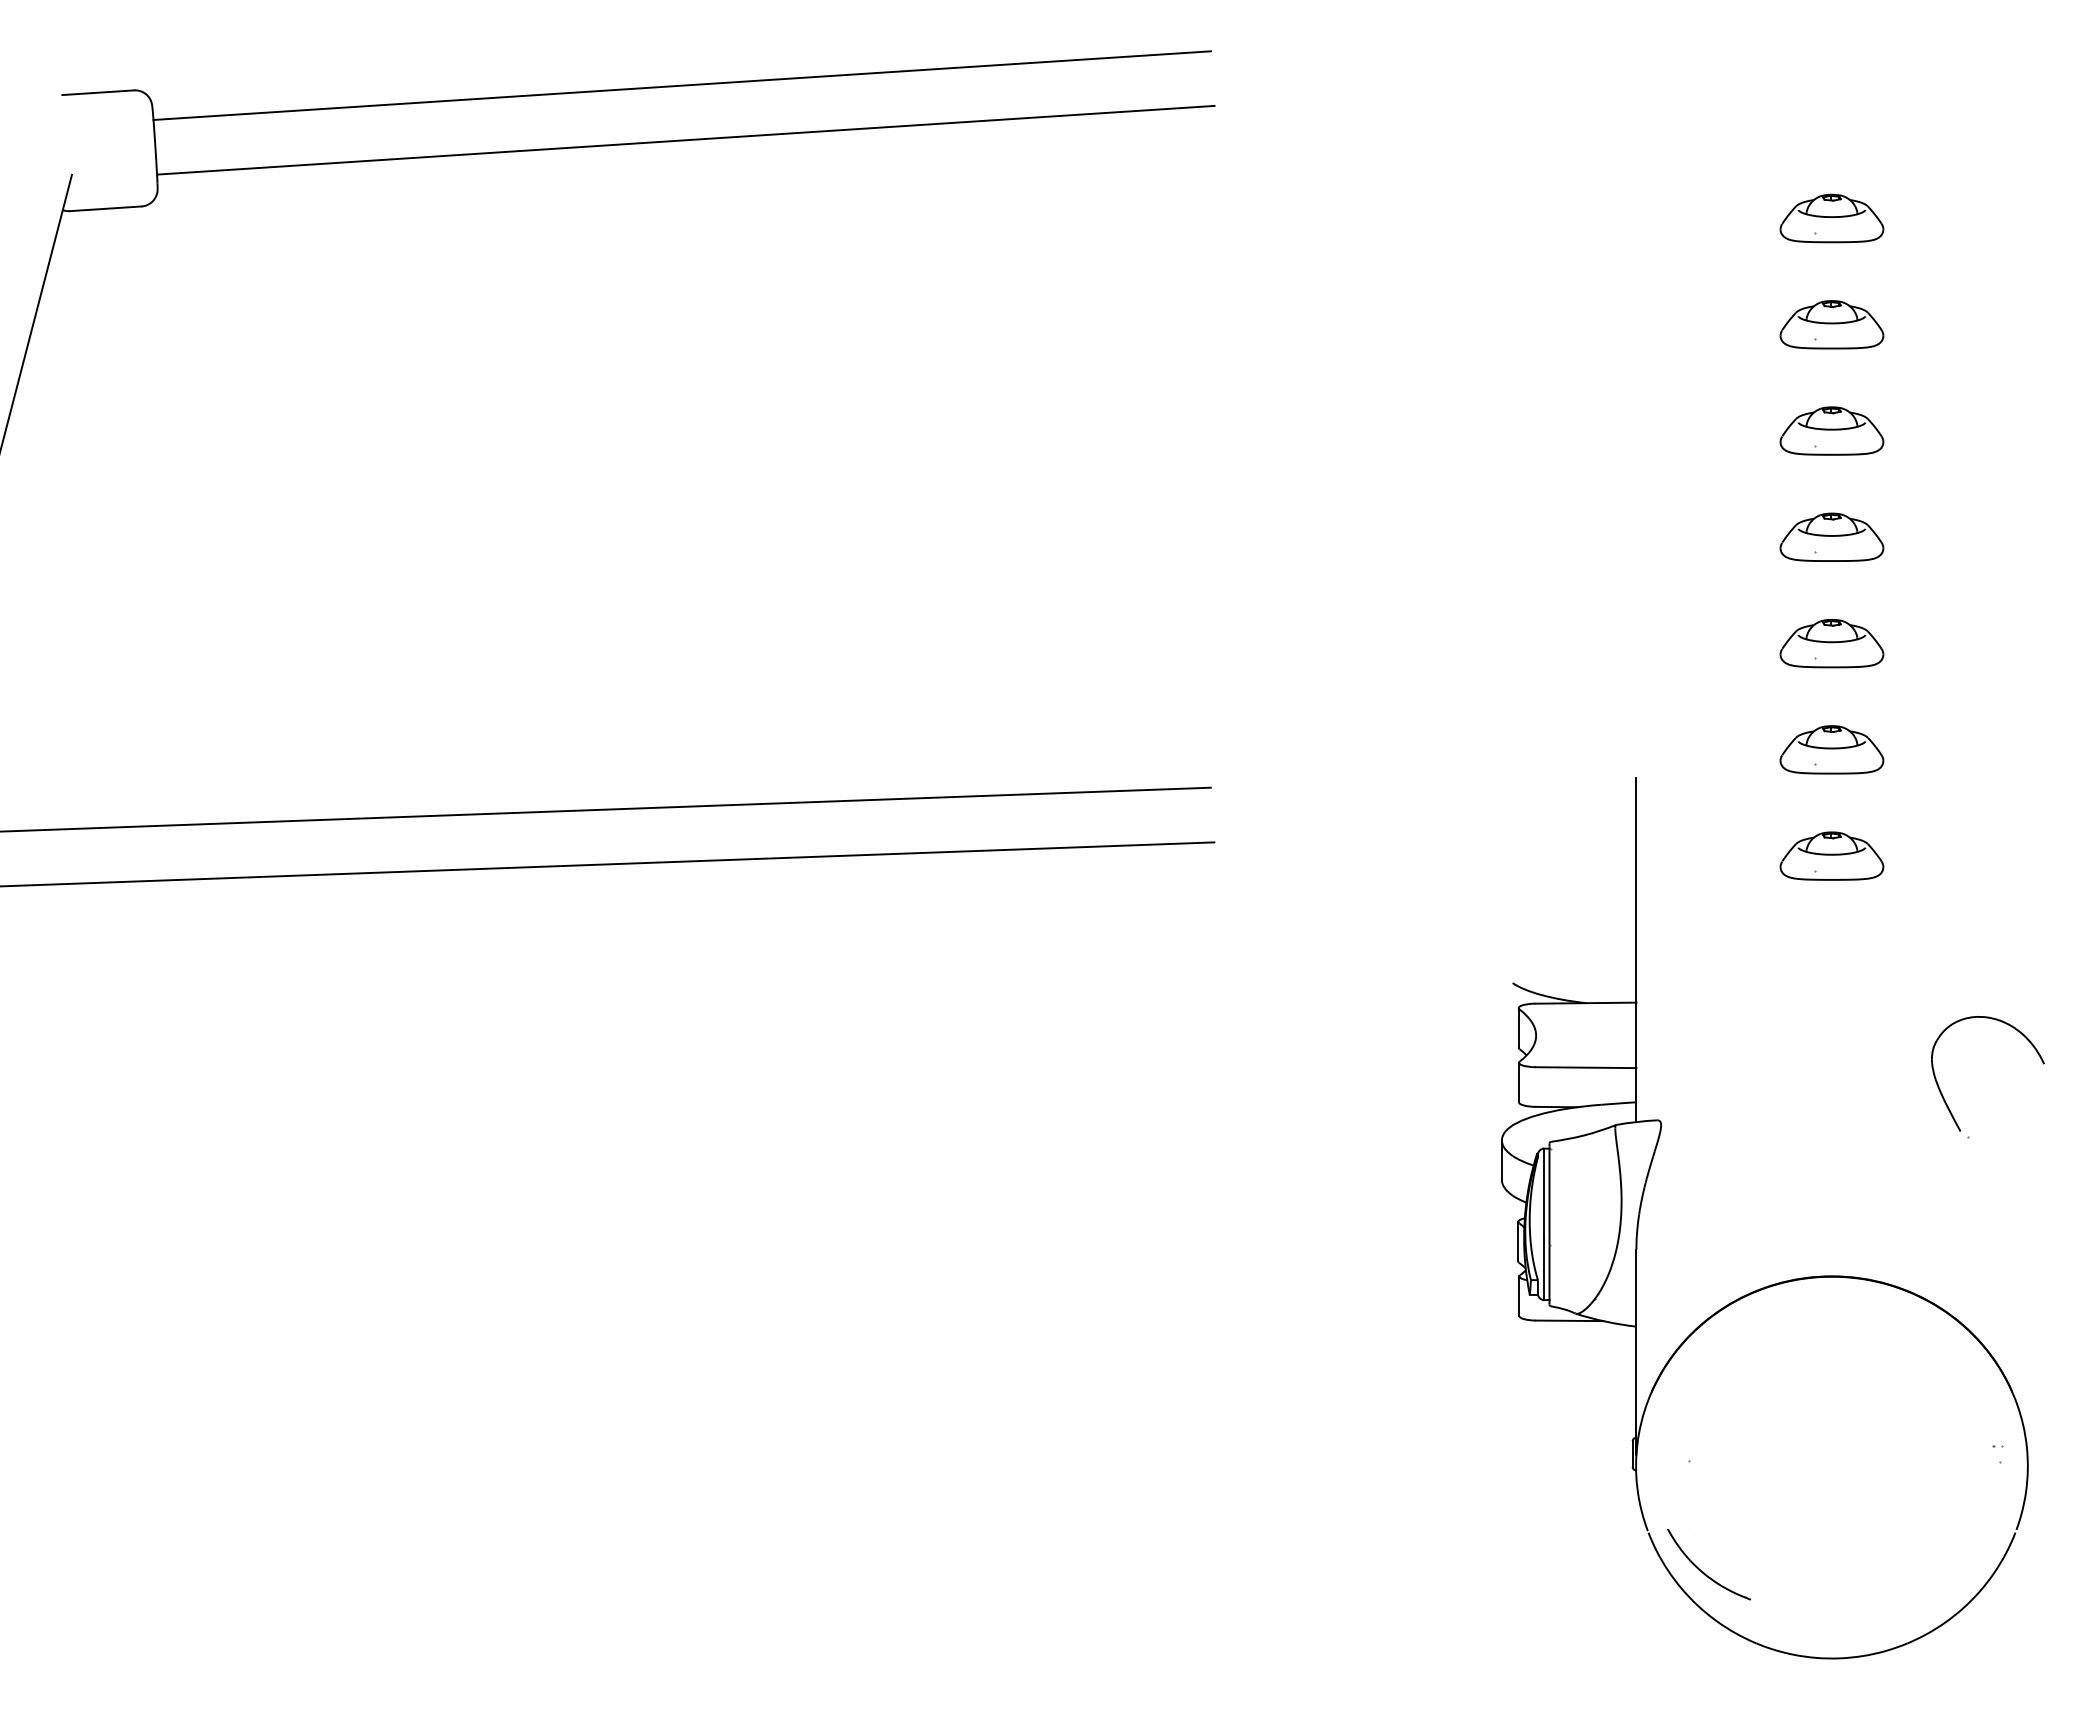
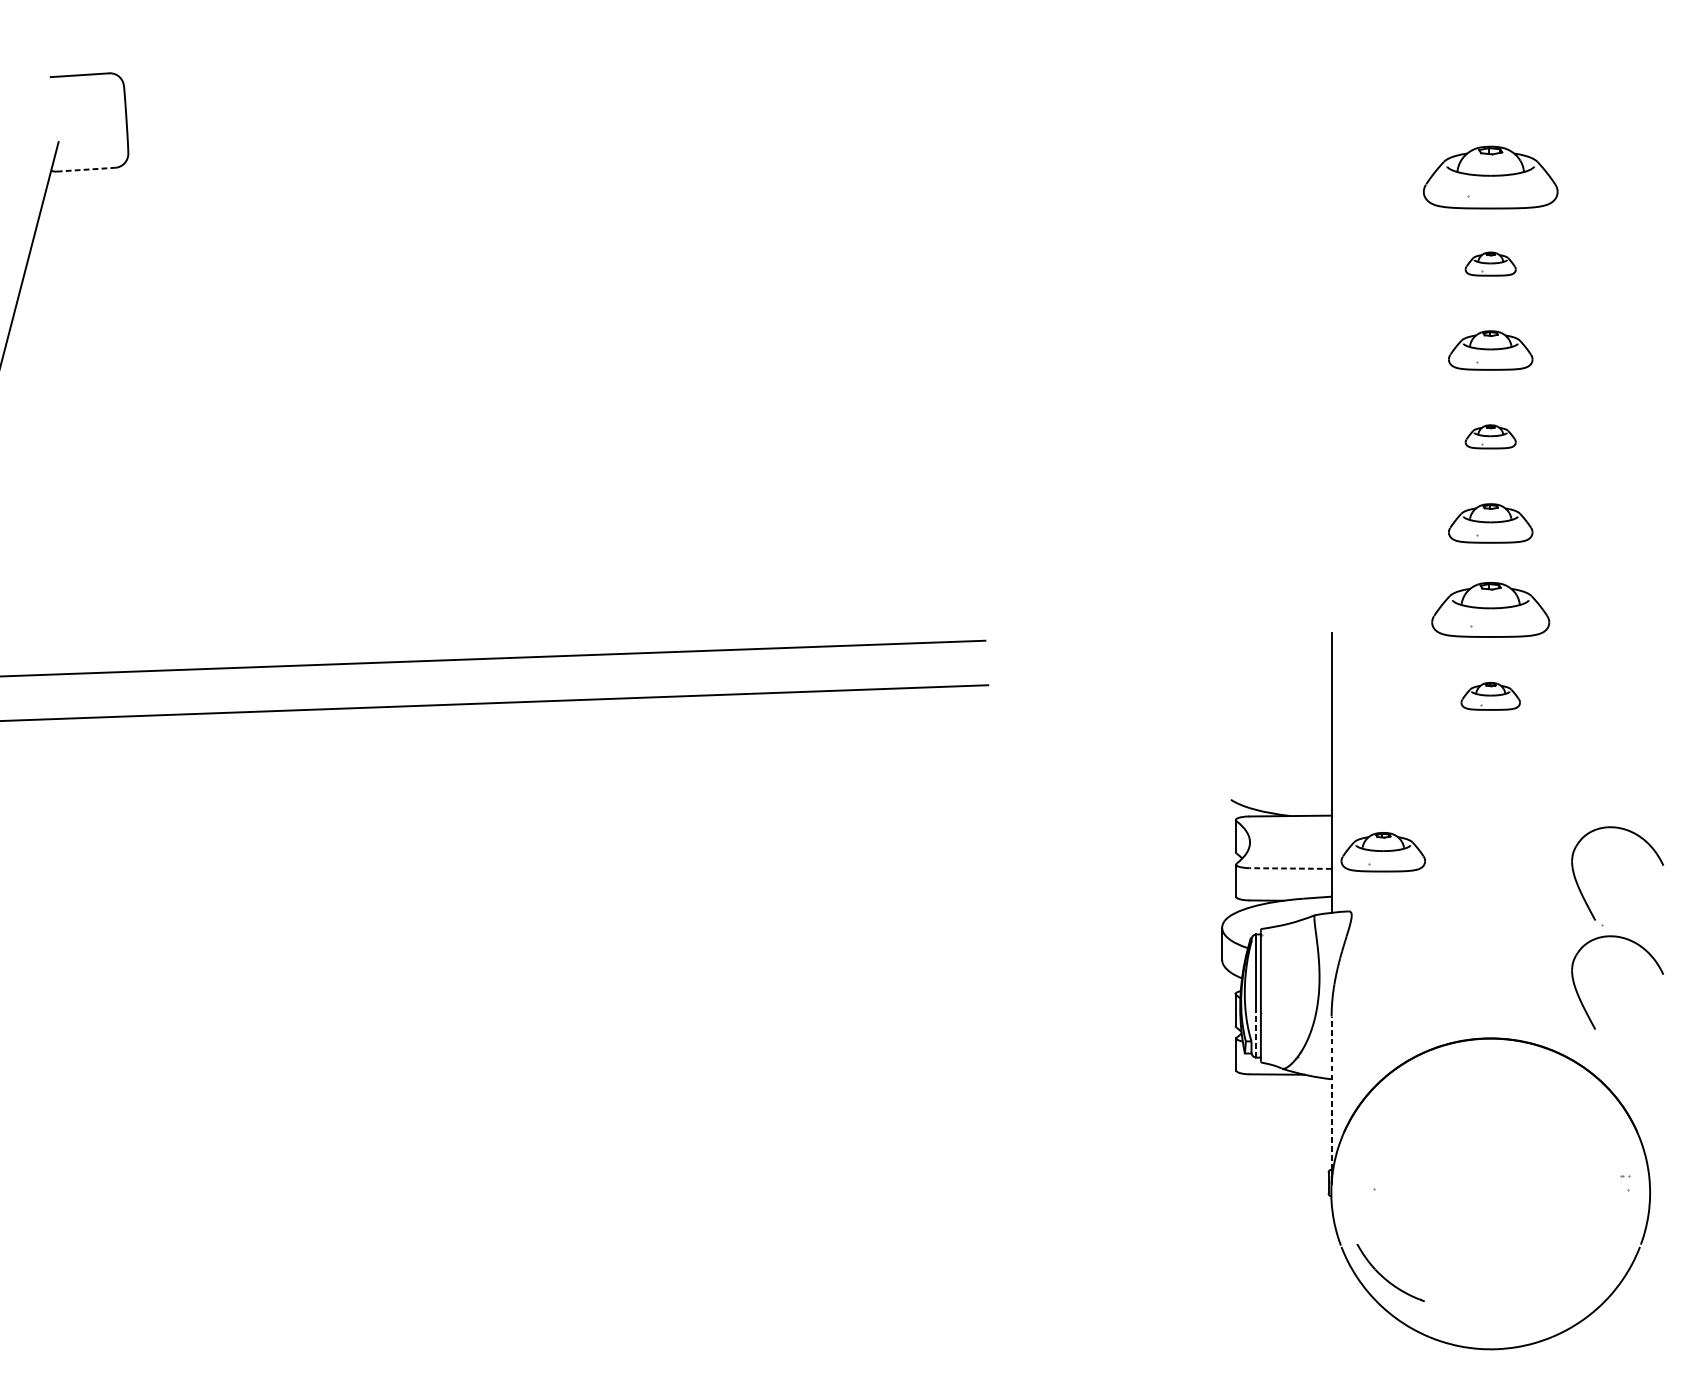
line: (682, 85) -> (555, 69), removed
line: (685, 139) -> (557, 113), removed
line: (105, 208) -> (85, 169), solid -> dashed
part: (1831, 218) -> (1490, 177), size x1.6
part: (1831, 324) -> (1490, 263), size x0.6
part: (1831, 536) -> (1490, 436), size x0.6
part: (1831, 749) -> (1490, 609), size x1.4
part: (1831, 855) -> (1490, 695), size x0.7
part: (1699, 1047) -> (1382, 852), added
line: (1585, 1067) -> (1290, 868), solid -> dashed
part: (1943, 1229) -> (1581, 1000), added
line: (1543, 1268) -> (1256, 1031), solid -> dashed
line: (1636, 1344) -> (1331, 1093), solid -> dashed

